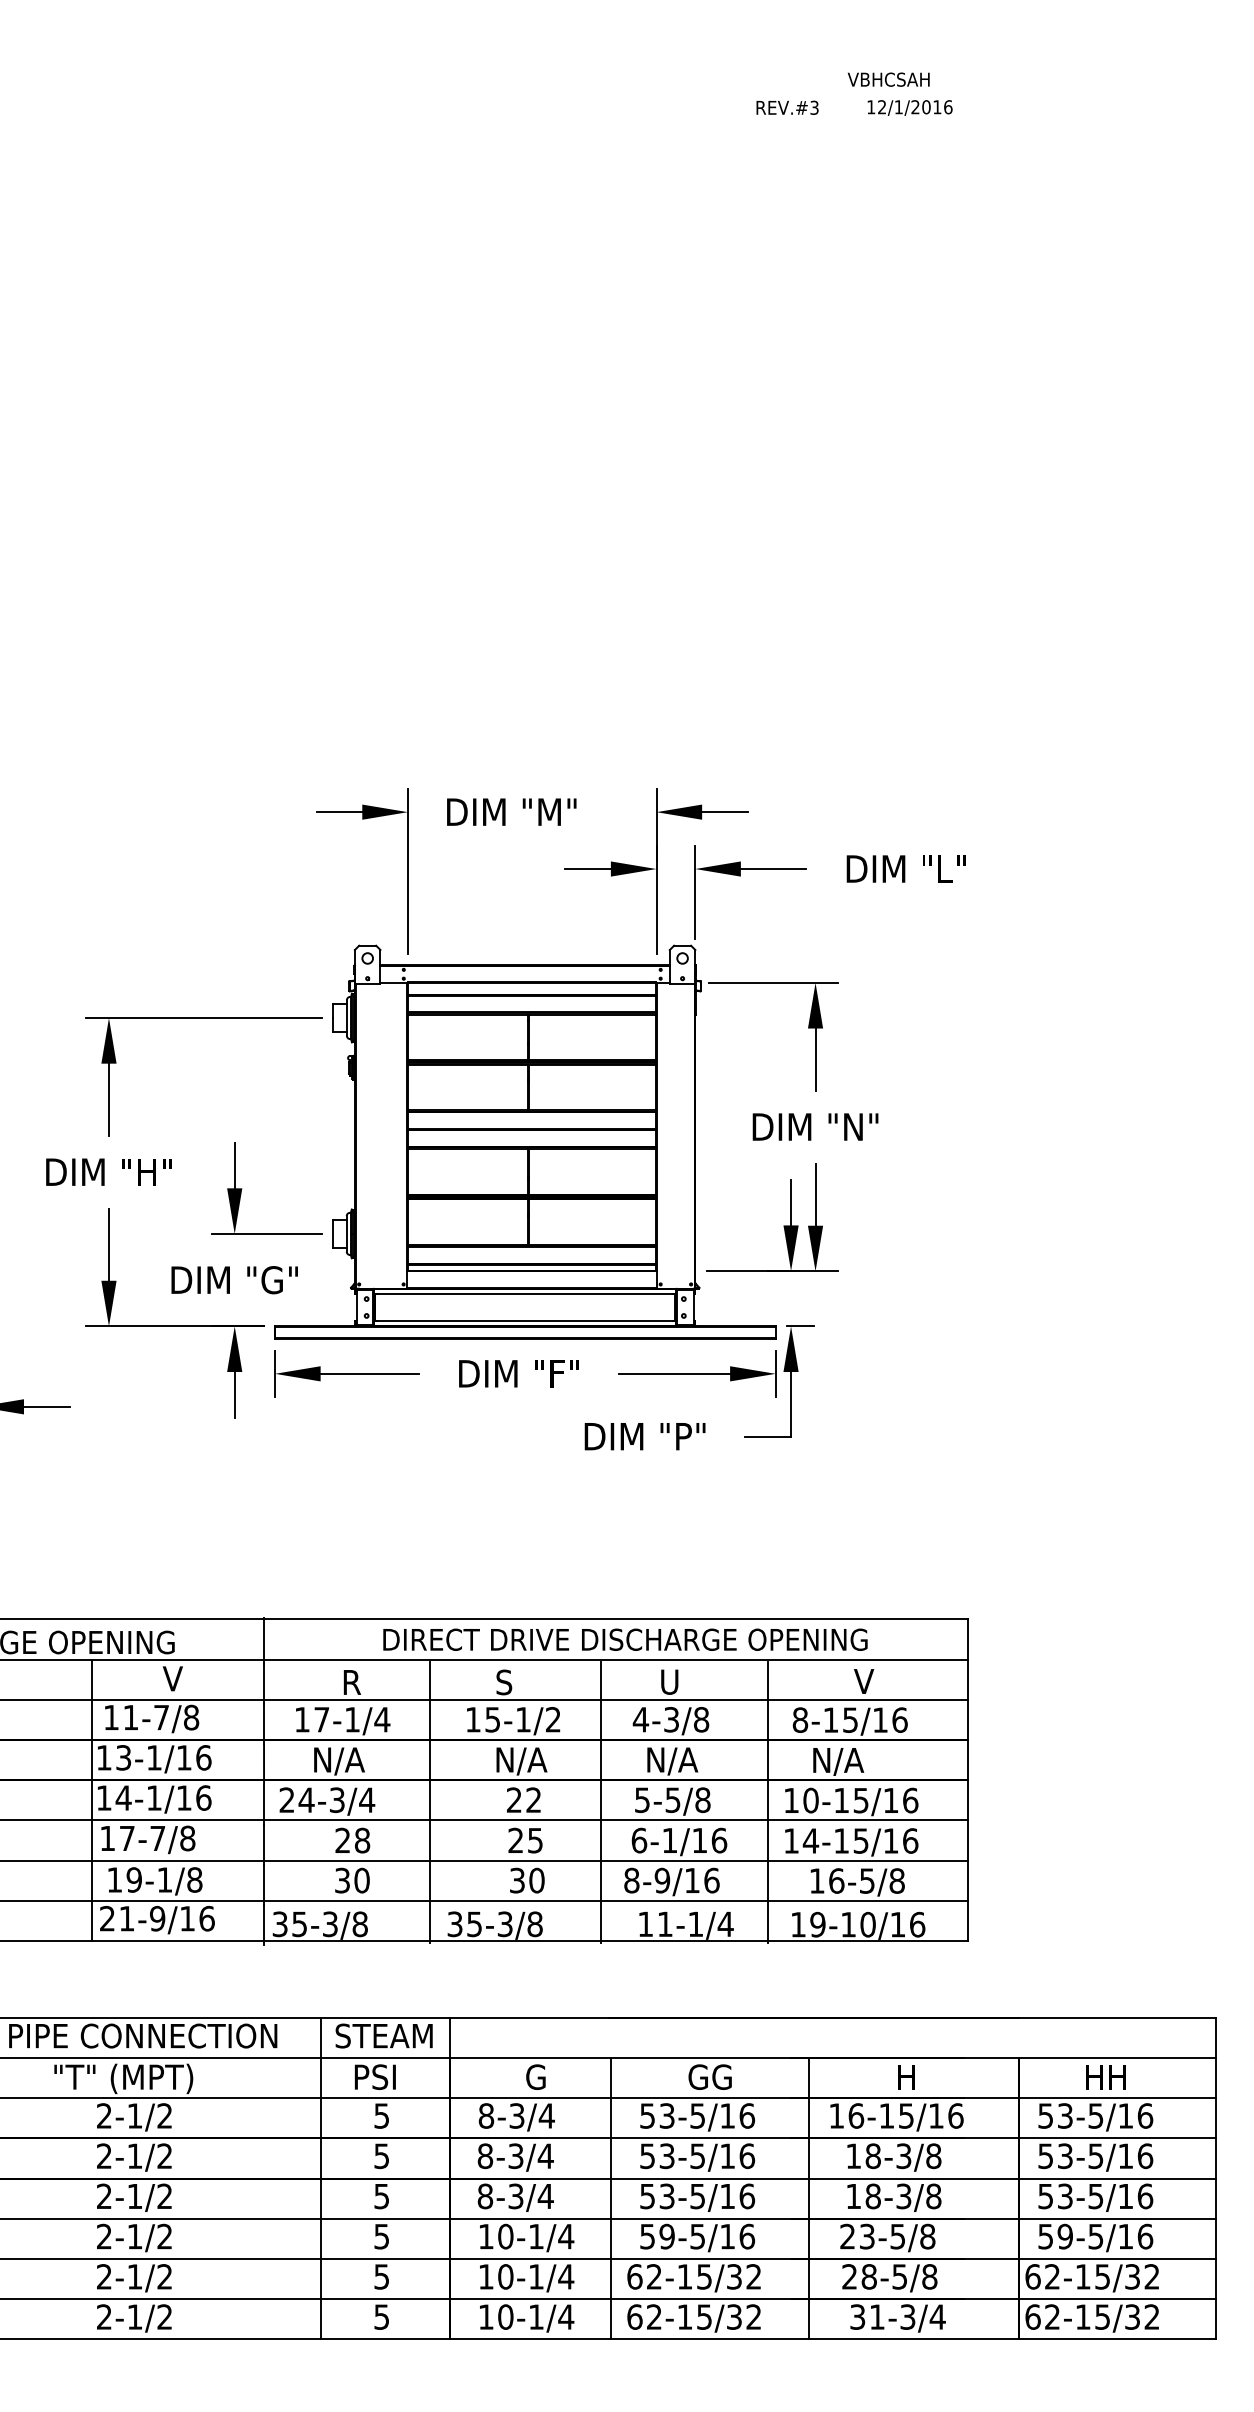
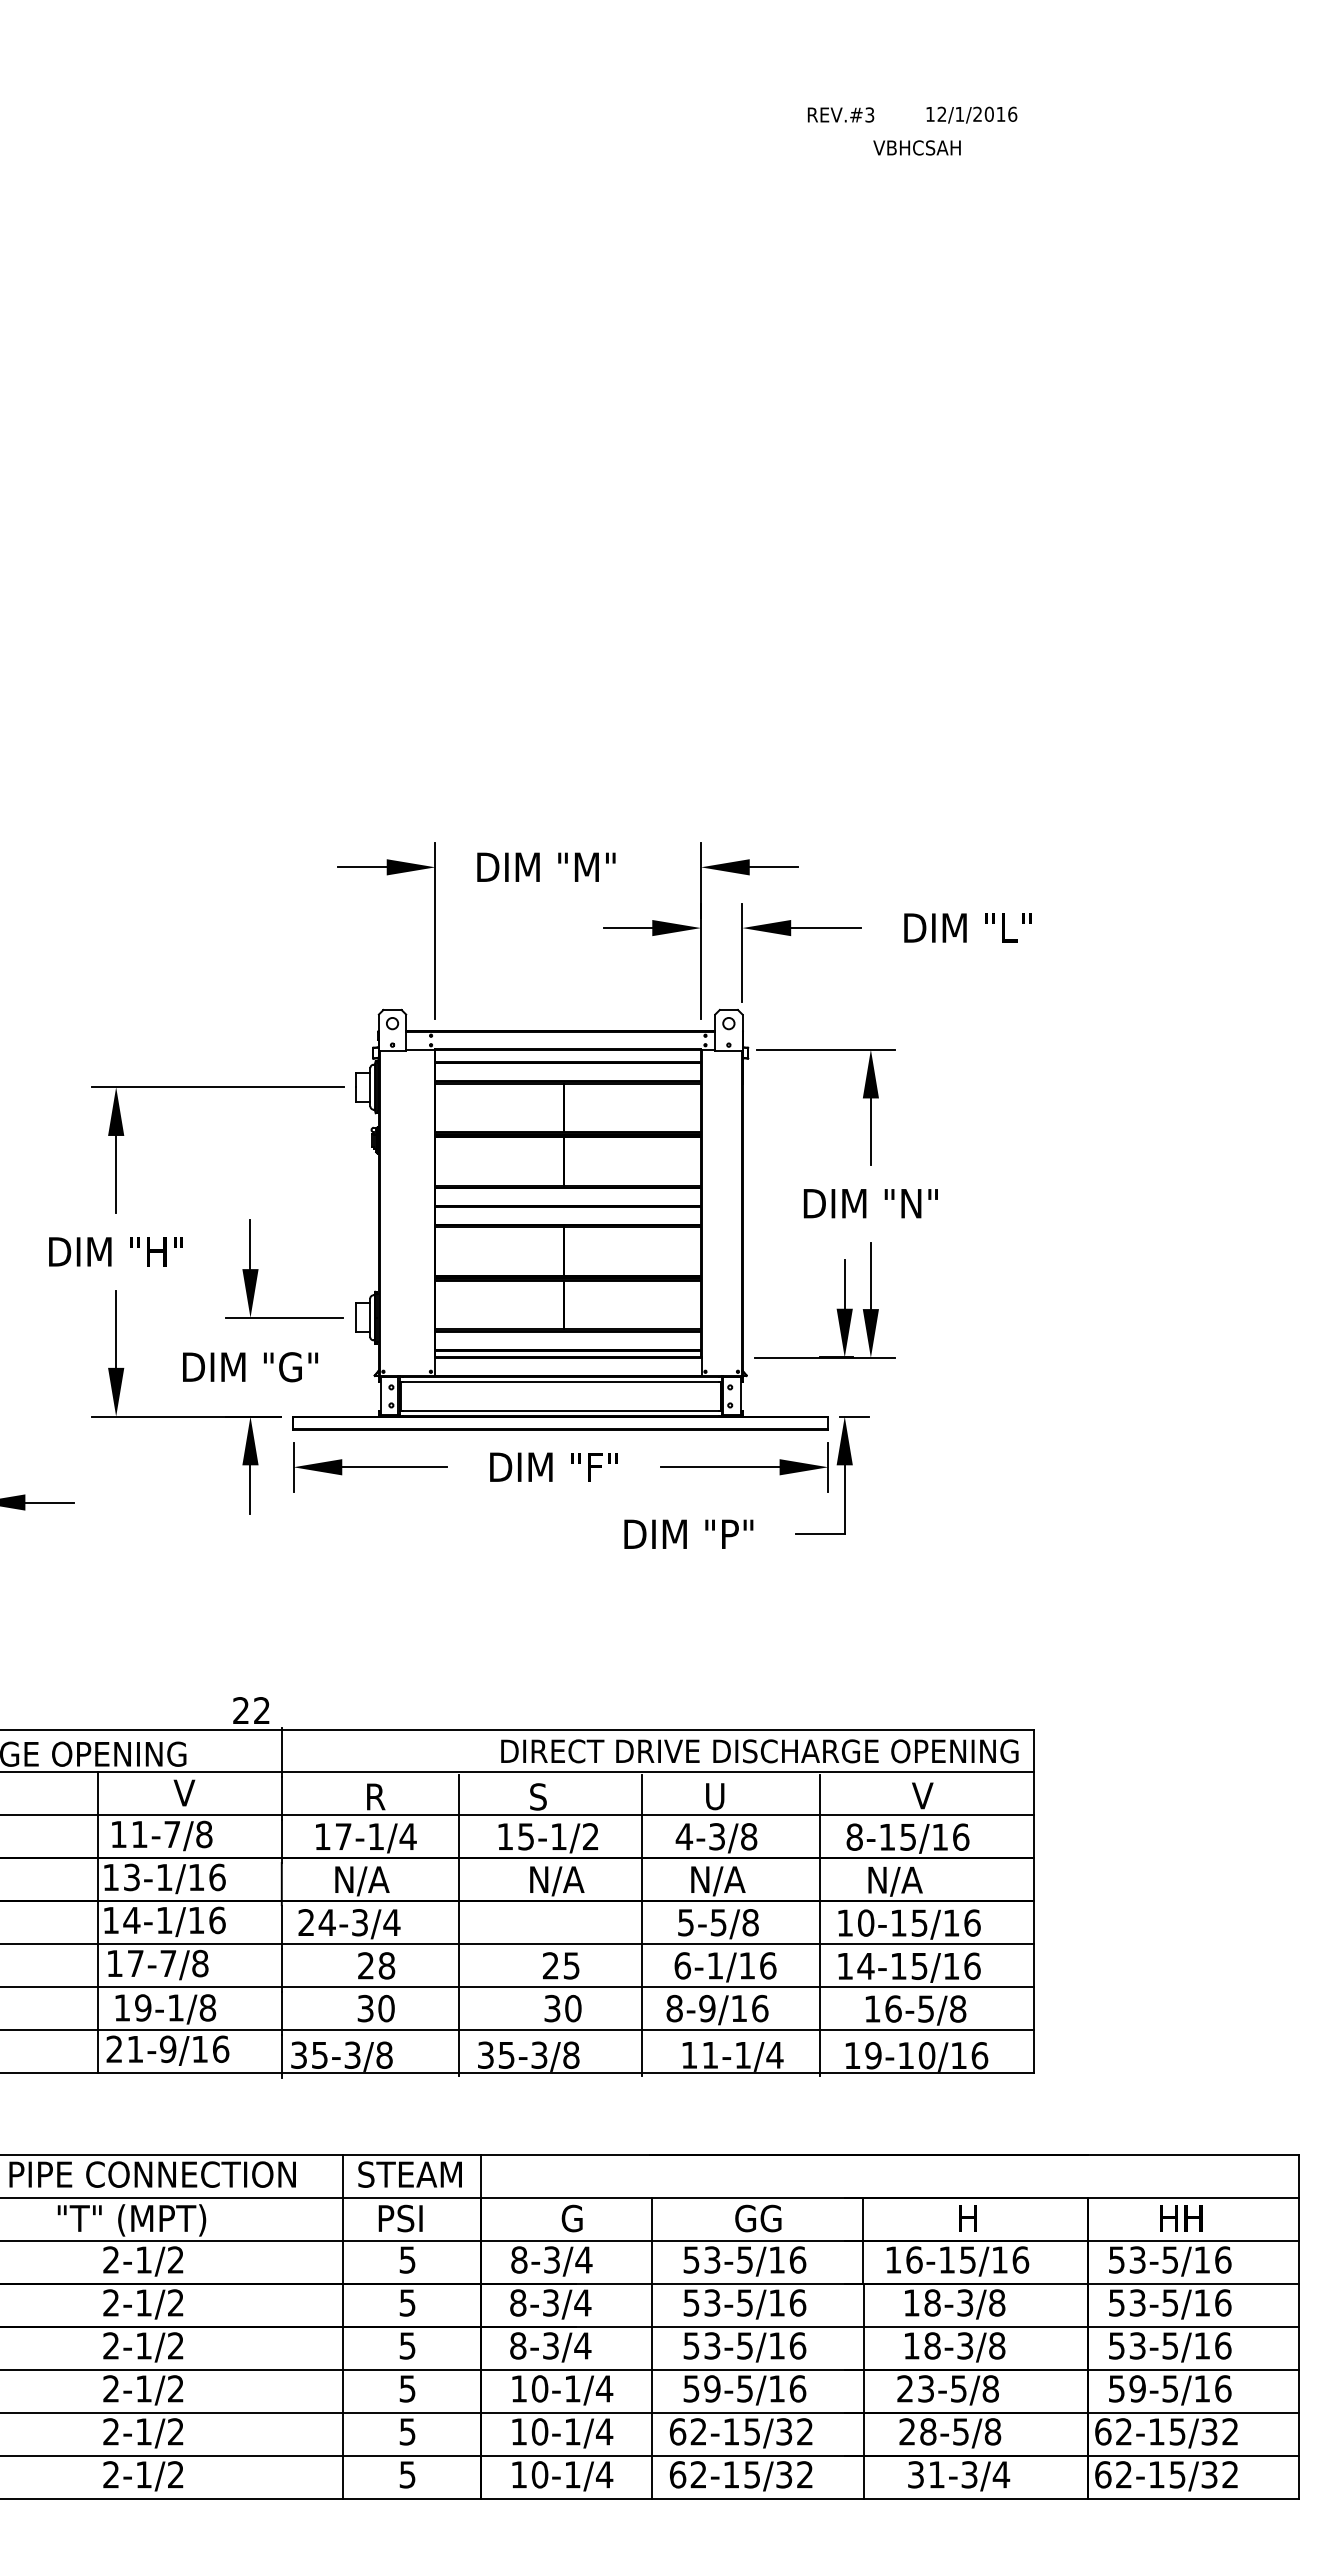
text: (888, 79) -> (916, 147), moved
text: (625, 1639) -> (759, 1751), moved
text: (524, 1800) -> (251, 1710), moved

